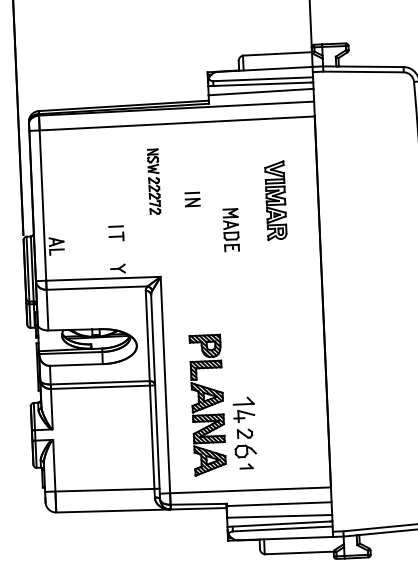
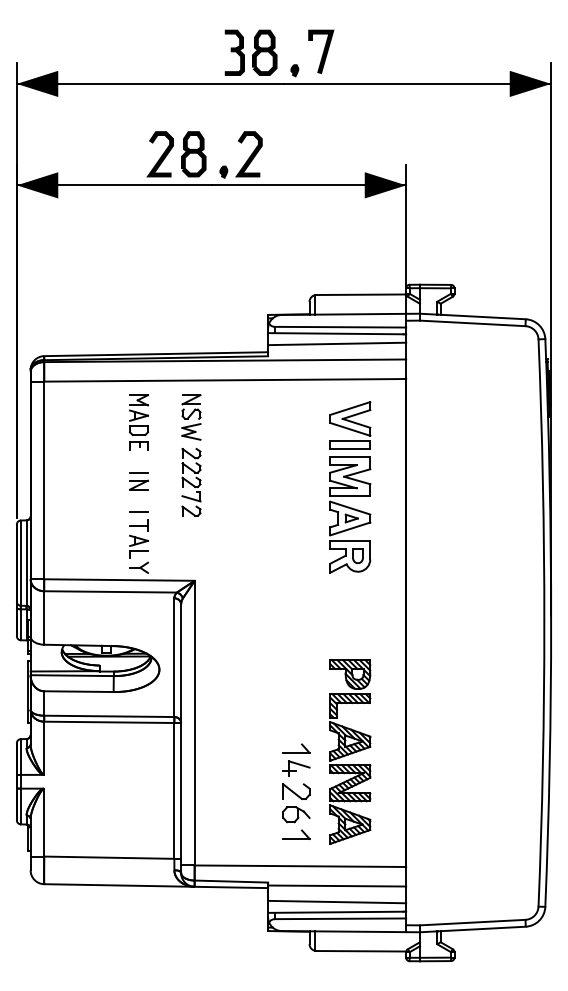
part: (154, 181) -> (191, 455), size x1.43
part: (192, 199) -> (138, 481), moved
part: (276, 200) -> (350, 487), size x1.67
part: (231, 230) -> (139, 422), moved
part: (56, 246) -> (138, 546), moved
part: (208, 404) -> (350, 751), moved
part: (245, 433) -> (296, 791), size x1.43
part: (246, 466) -> (296, 834), size x1.67

